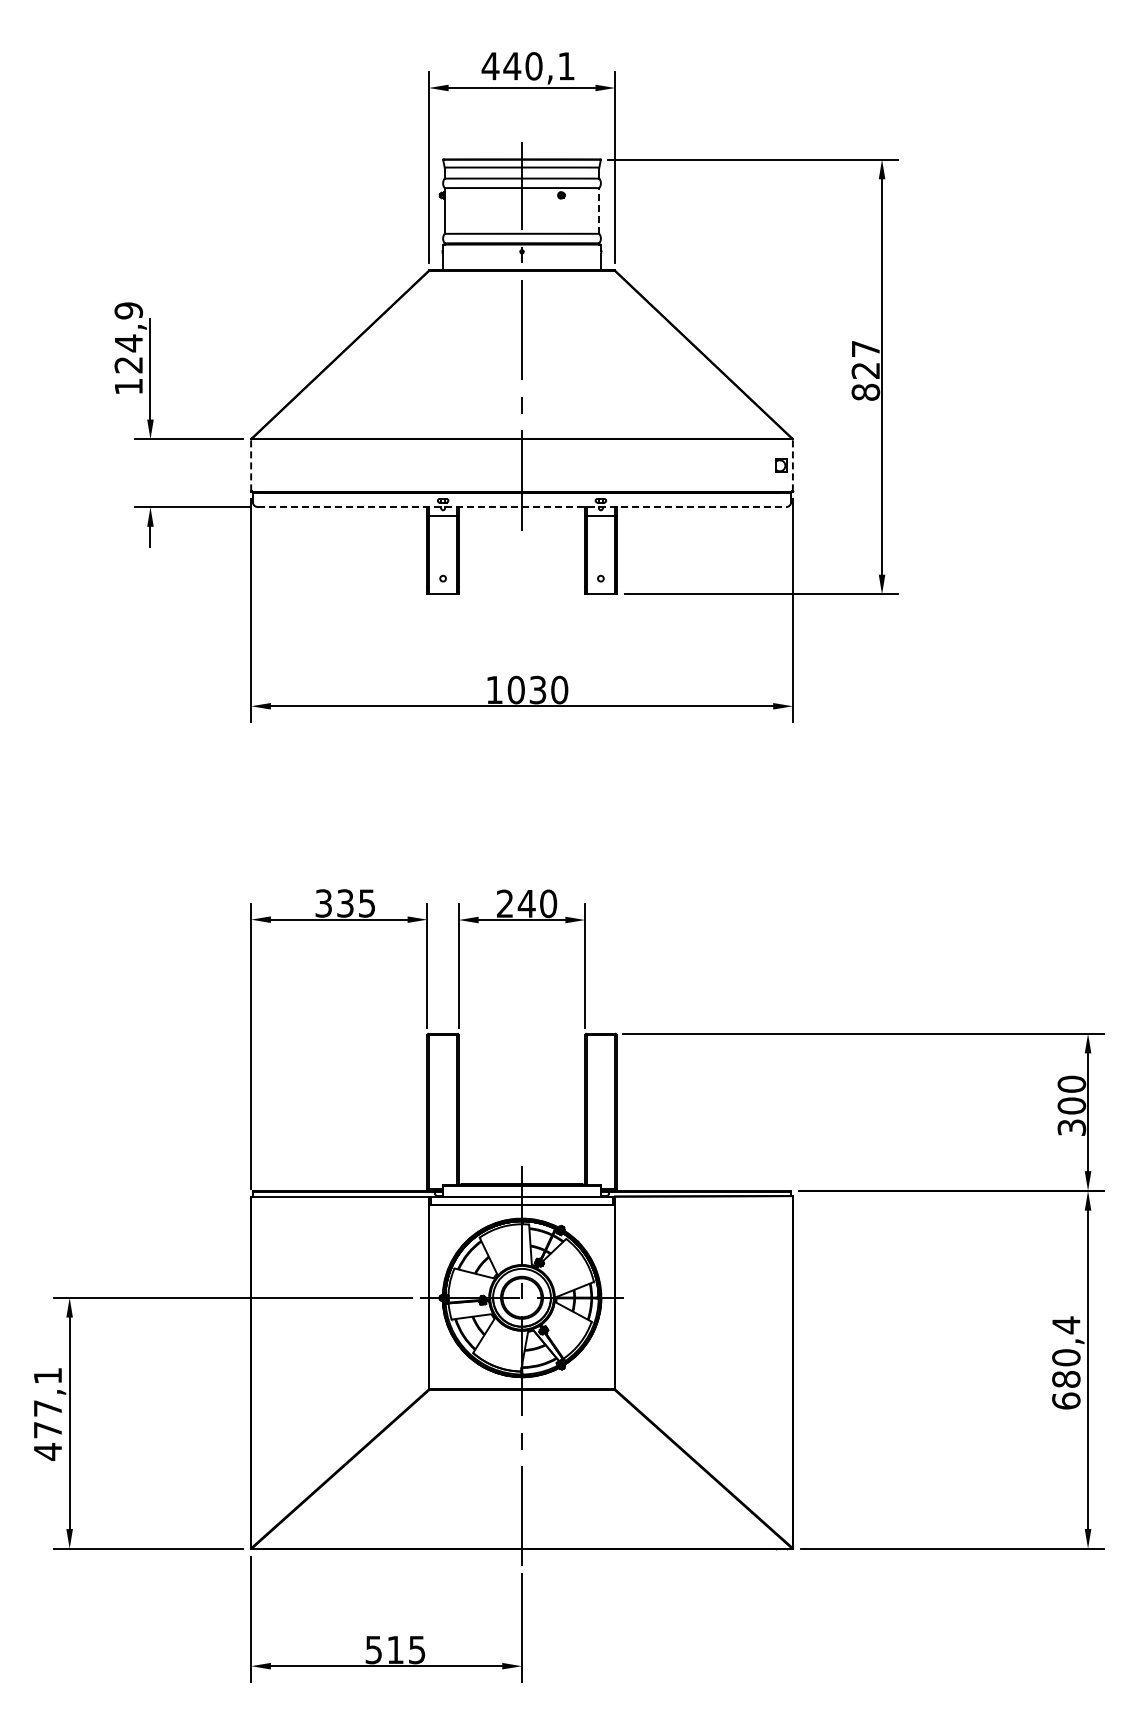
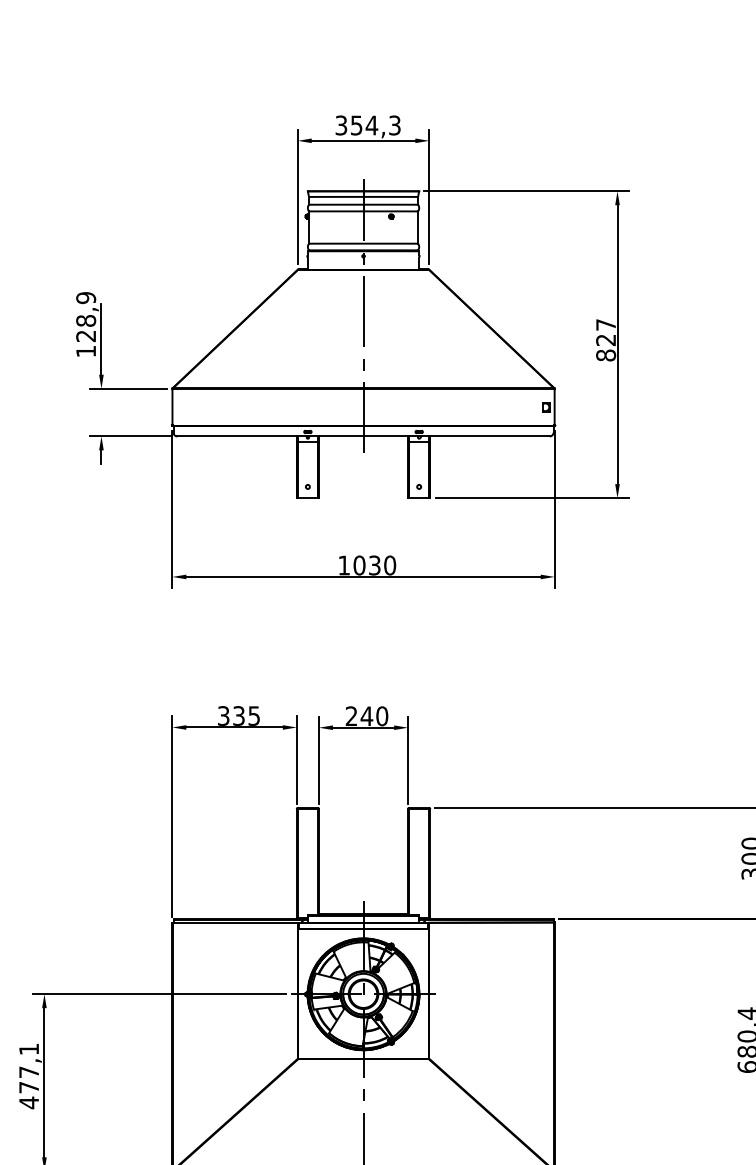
text: (527, 66) -> (367, 125), 440,1 -> 354,3
line: (599, 210) -> (418, 227), dashed -> solid
text: (128, 343) -> (85, 321), 124,9 -> 128,9
line: (251, 464) -> (172, 406), dashed -> solid
line: (792, 464) -> (554, 406), dashed -> solid
line: (522, 507) -> (363, 436), dashed -> solid

